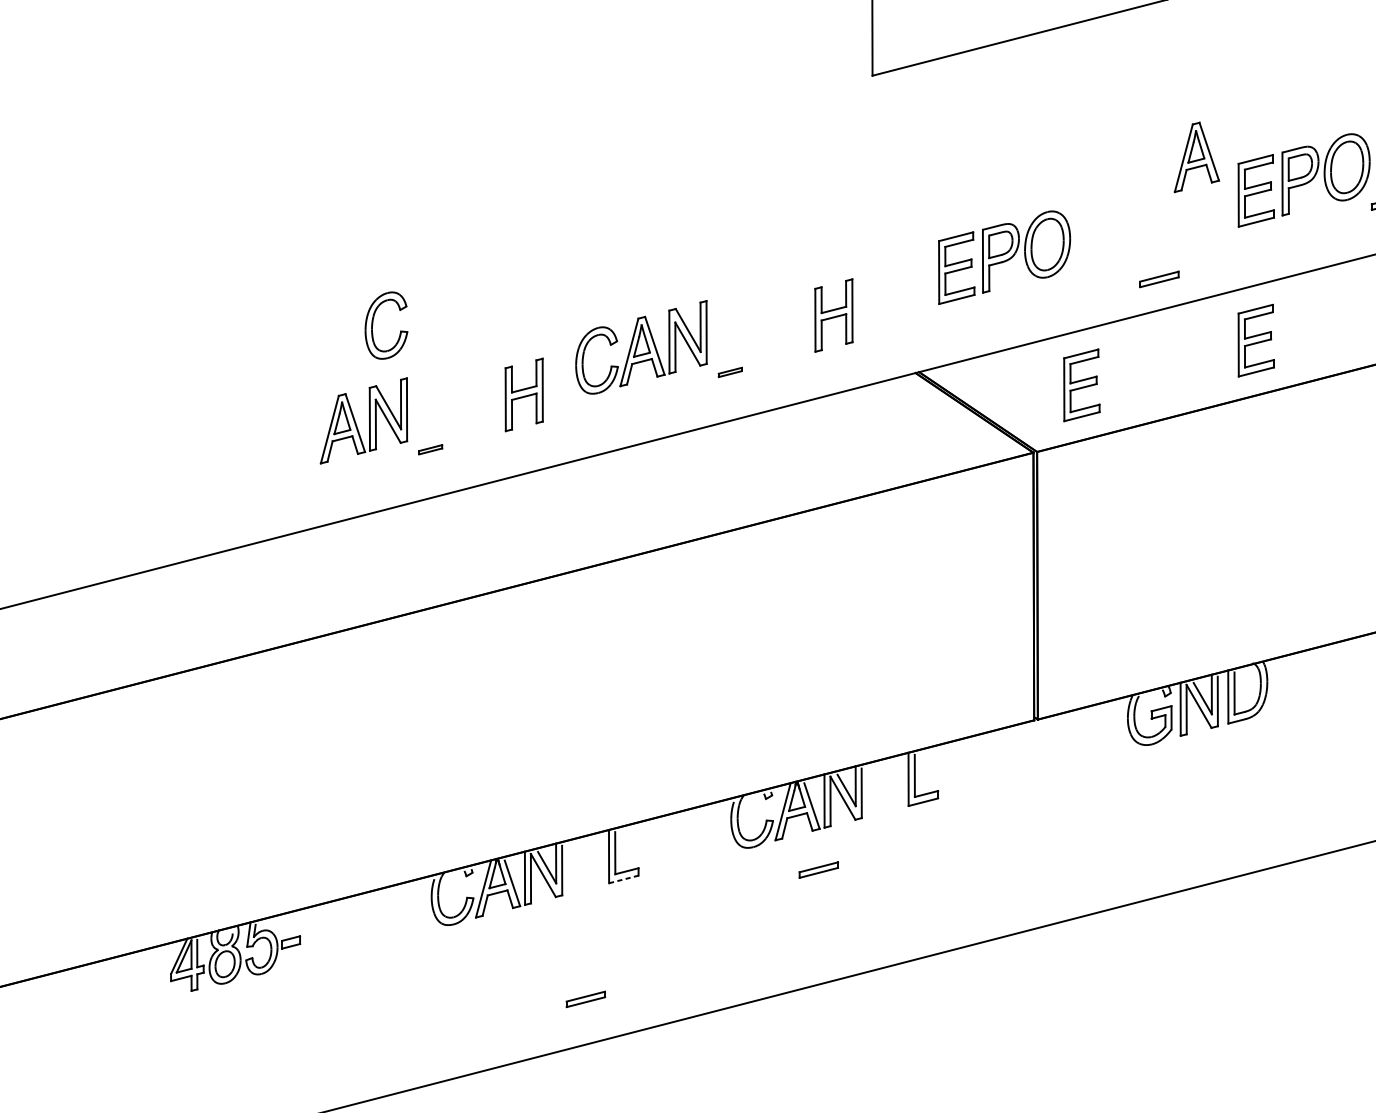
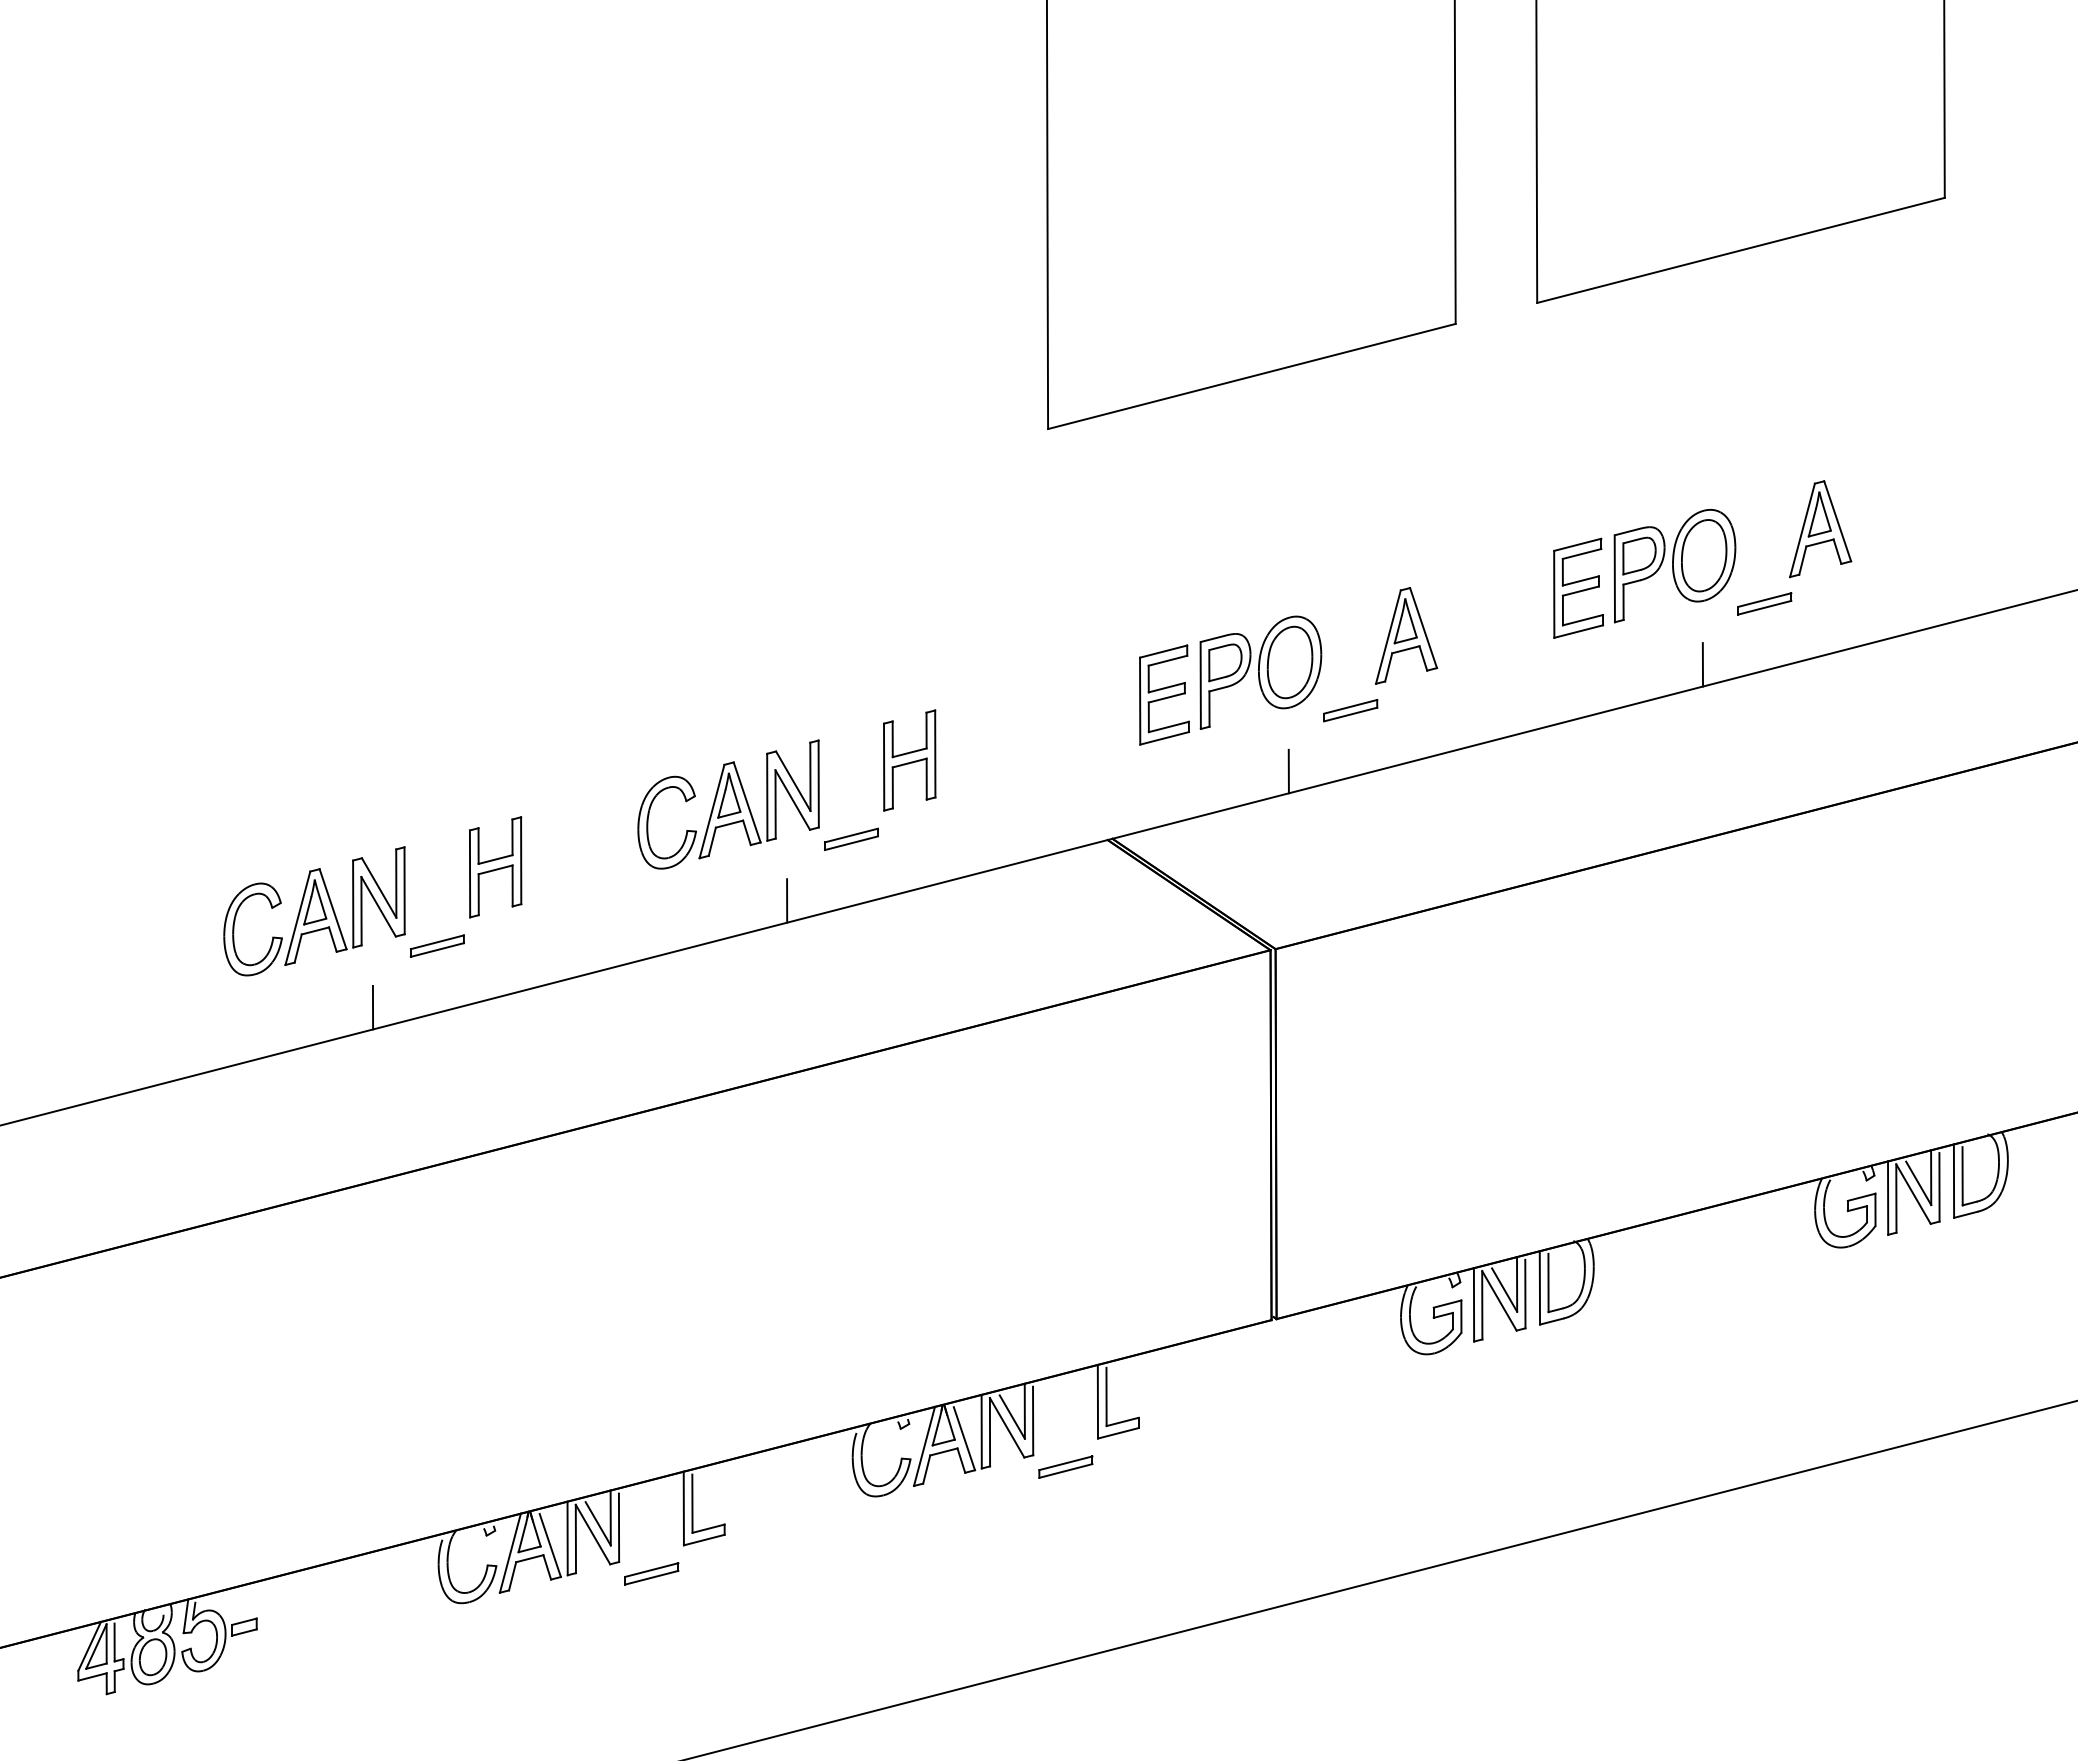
part: (1196, 157) -> (1406, 635), moved
line: (1345, 246) -> (1702, 664), added
part: (1159, 279) -> (1350, 710), moved
part: (833, 315) -> (909, 760), moved
line: (1046, 323) -> (1288, 771), added
part: (372, 325) -> (234, 929), moved
part: (1256, 340) -> (1578, 794), removed
part: (730, 371) -> (851, 838), size x1.67
part: (1081, 384) -> (1337, 856), removed
part: (524, 395) -> (495, 867), moved
line: (684, 416) -> (787, 900), added
part: (430, 449) -> (436, 945), size x1.67
line: (383, 494) -> (372, 1007), added
part: (818, 869) -> (1065, 1466), moved
line: (624, 879) -> (704, 1539), dashed -> solid
part: (585, 999) -> (651, 1573), moved

